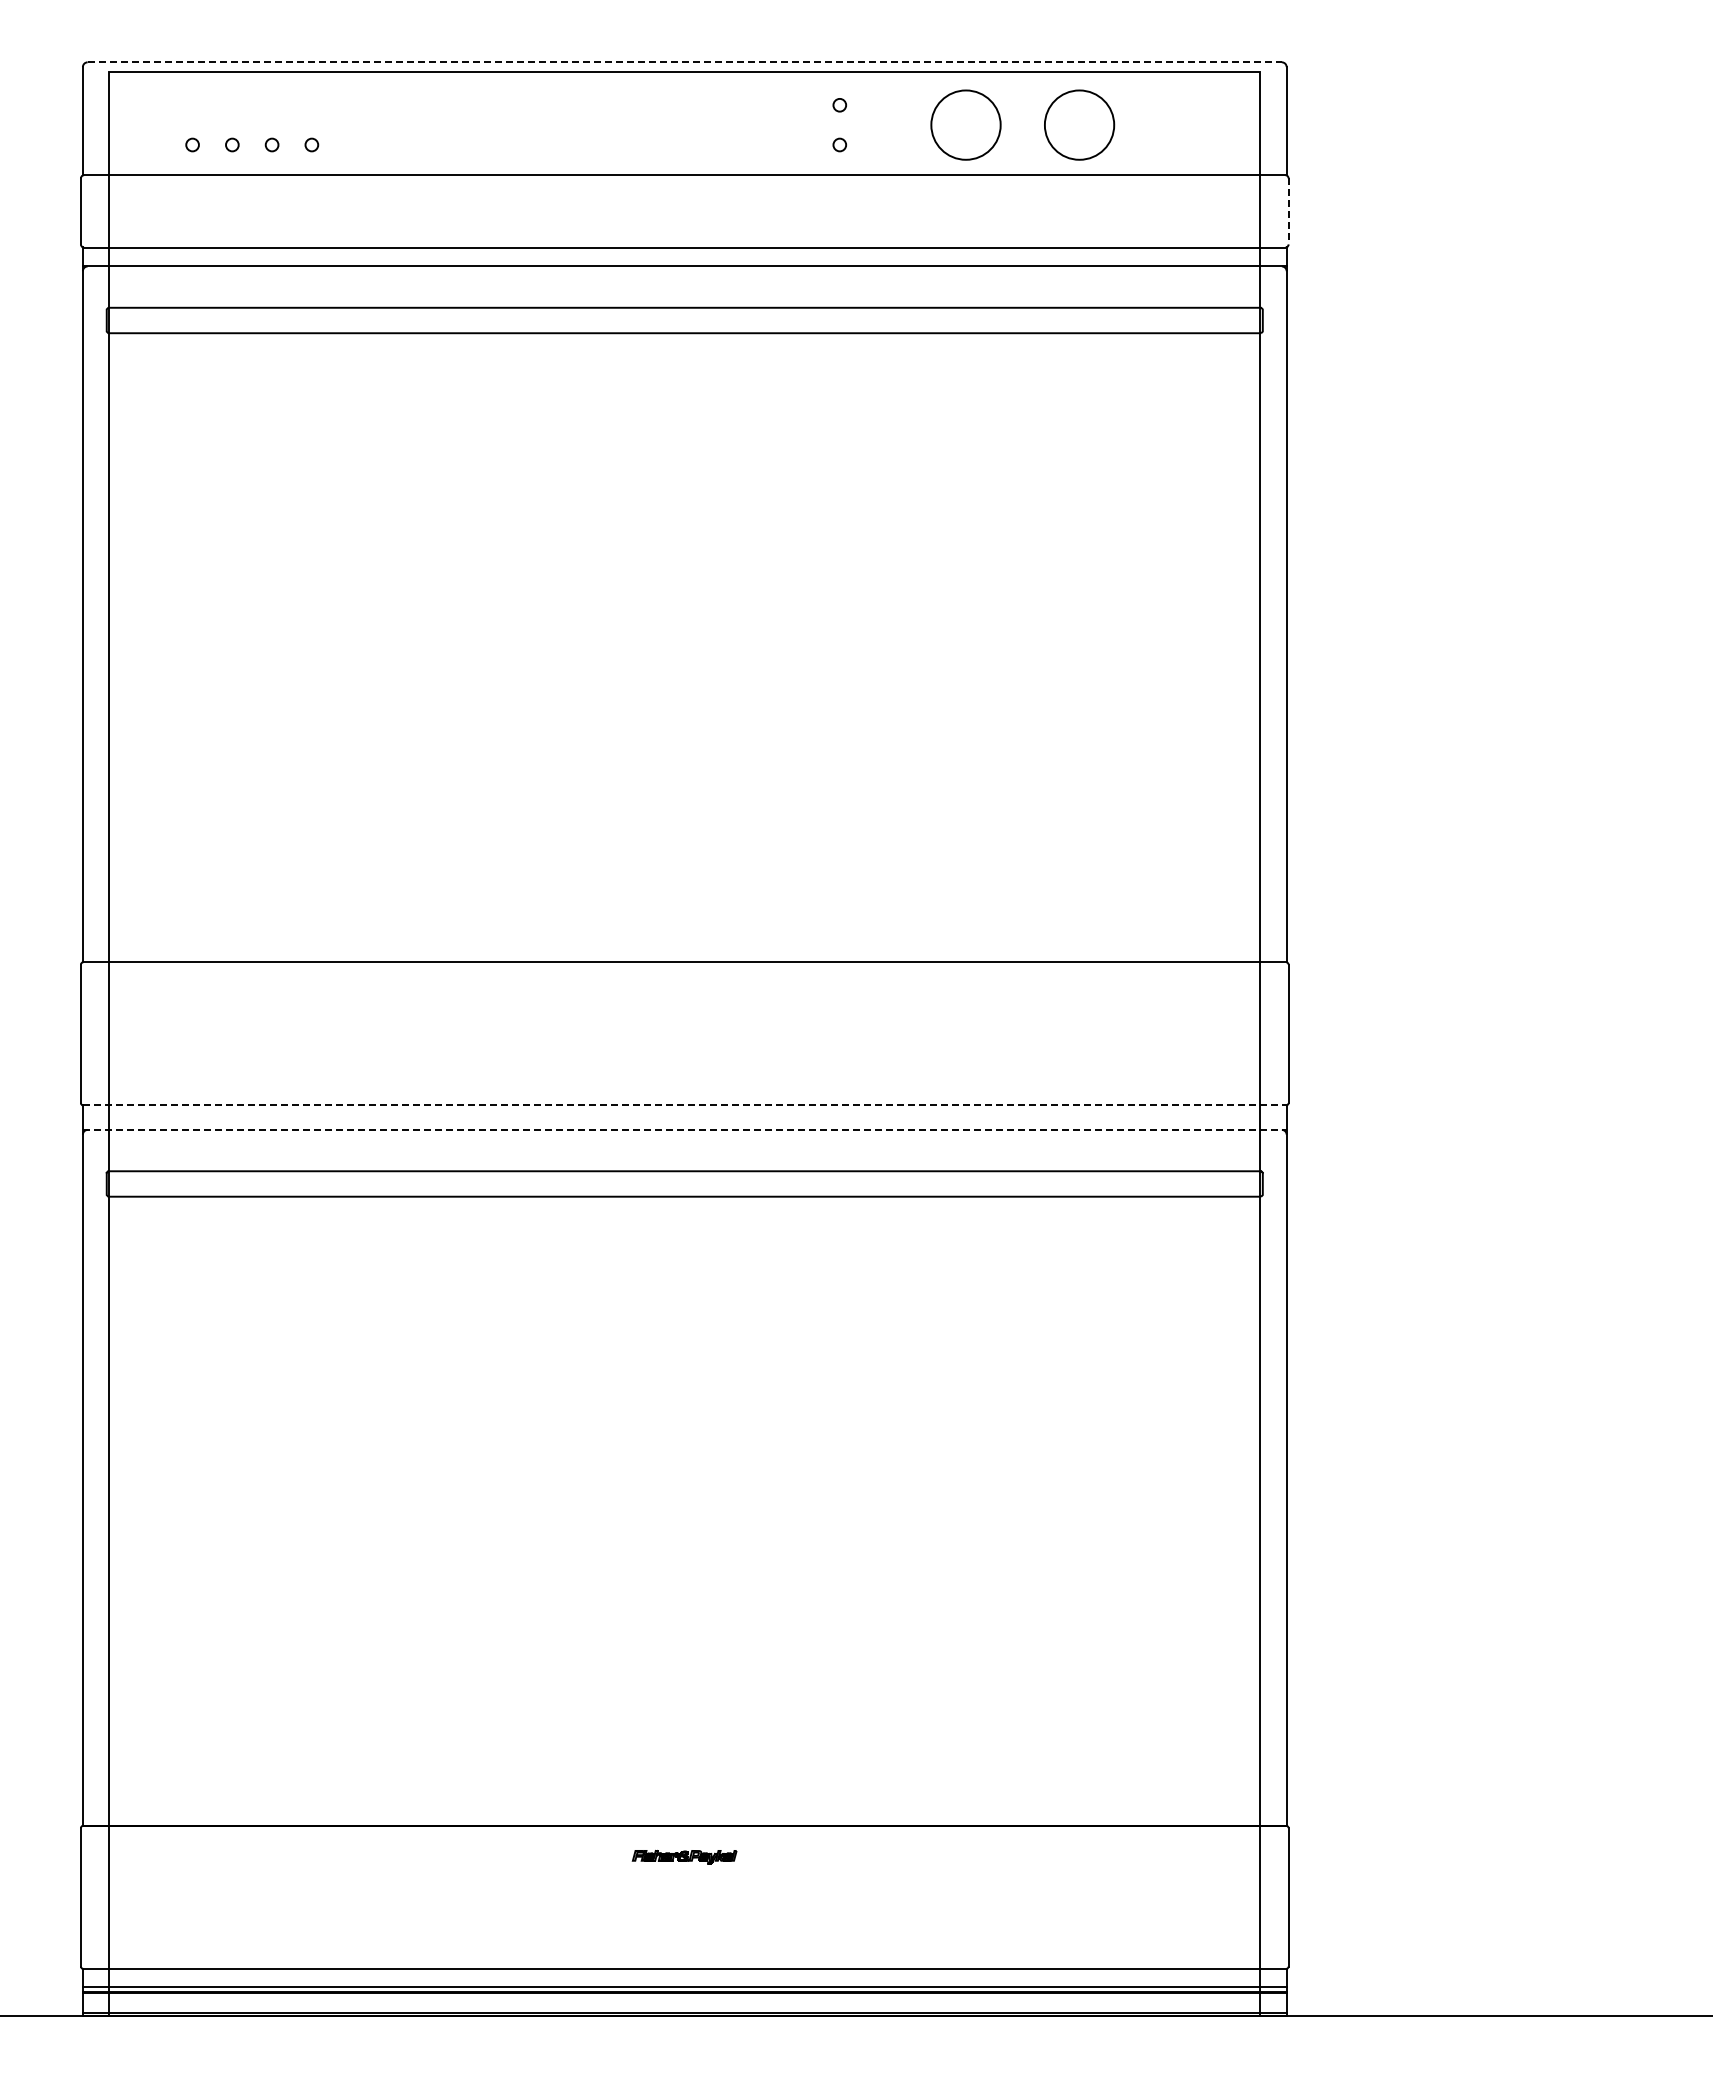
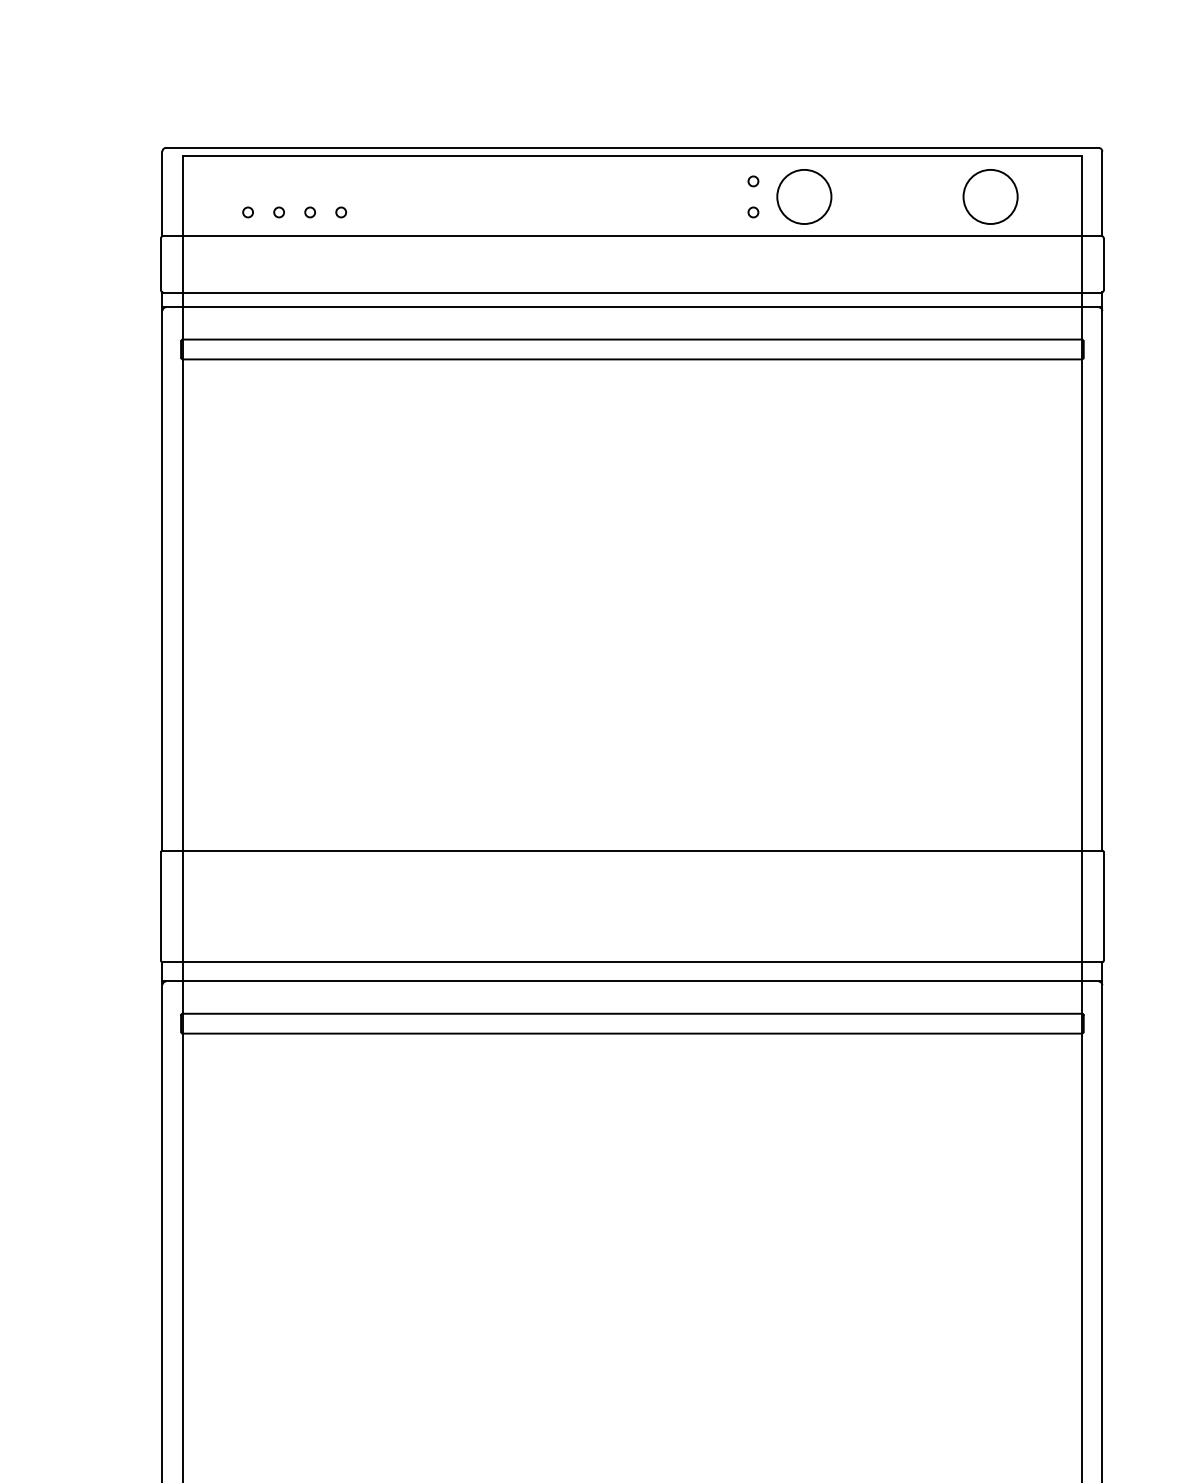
line: (685, 62) -> (632, 148), dashed -> solid
circle: (965, 124) -> (803, 196), moved
circle: (1079, 124) -> (990, 196), moved
line: (1288, 211) -> (1103, 264), dashed -> solid
line: (685, 1105) -> (632, 962), dashed -> solid
line: (684, 1129) -> (632, 981), dashed -> solid

